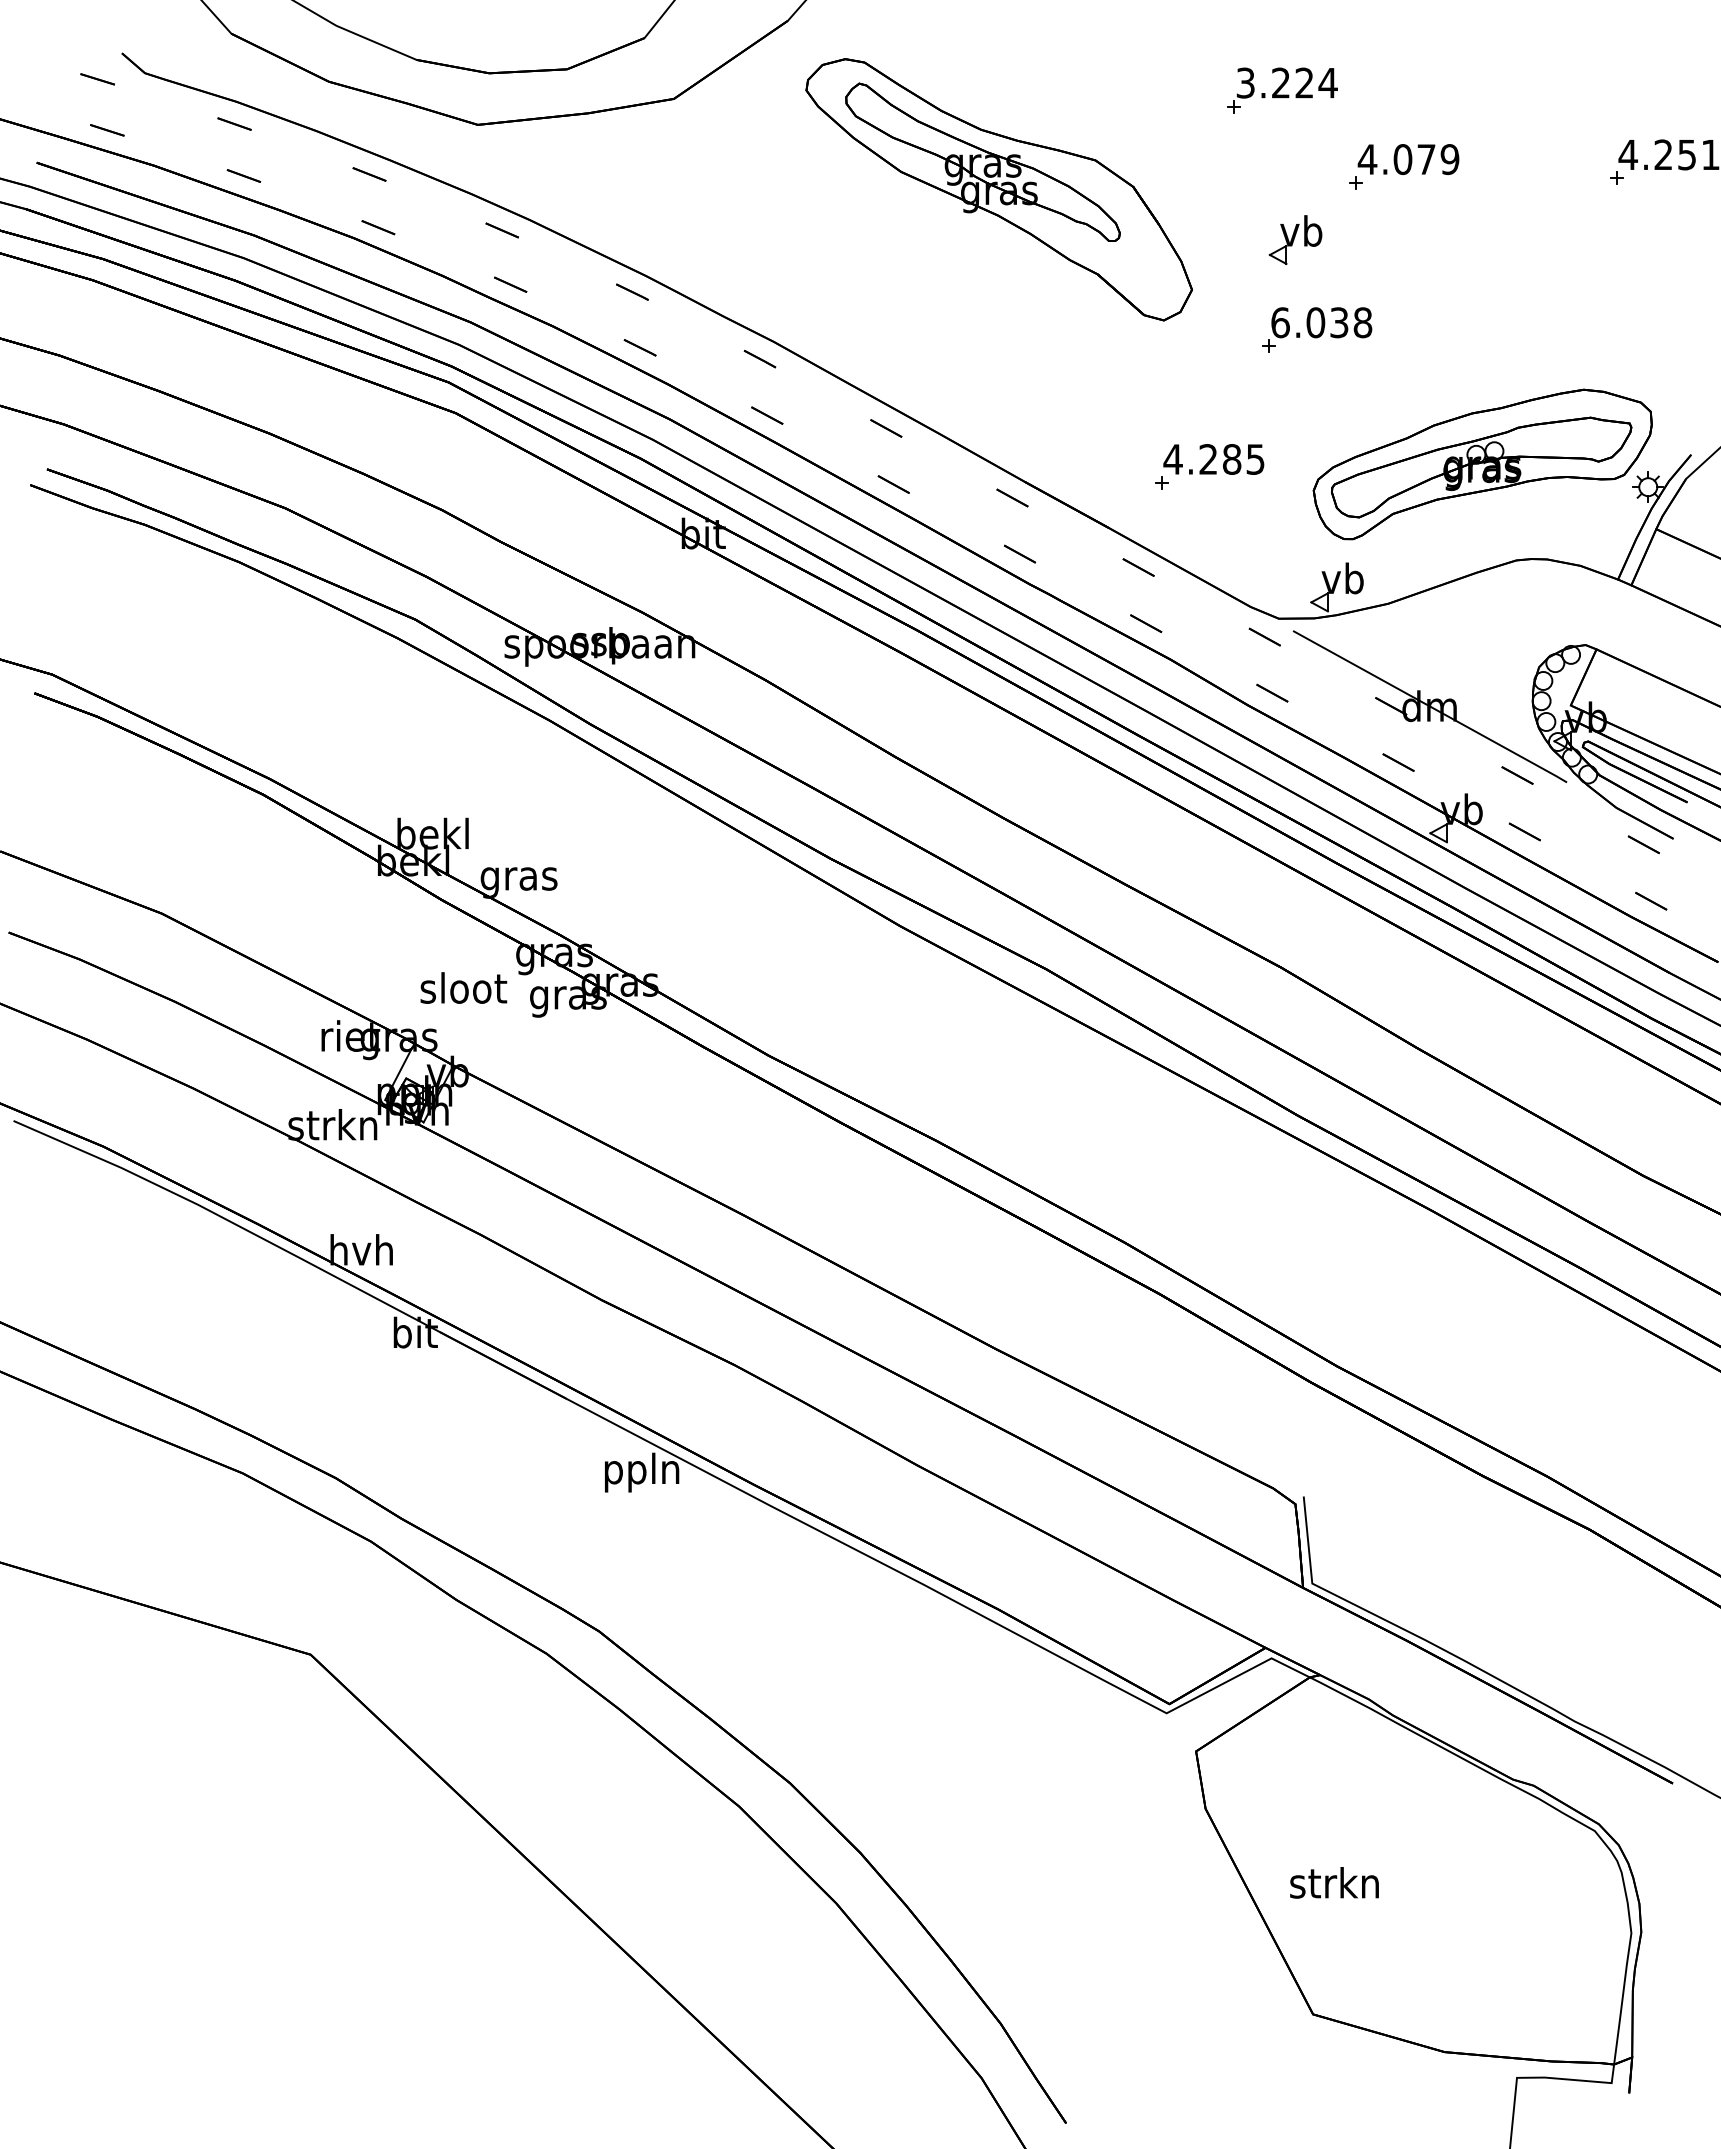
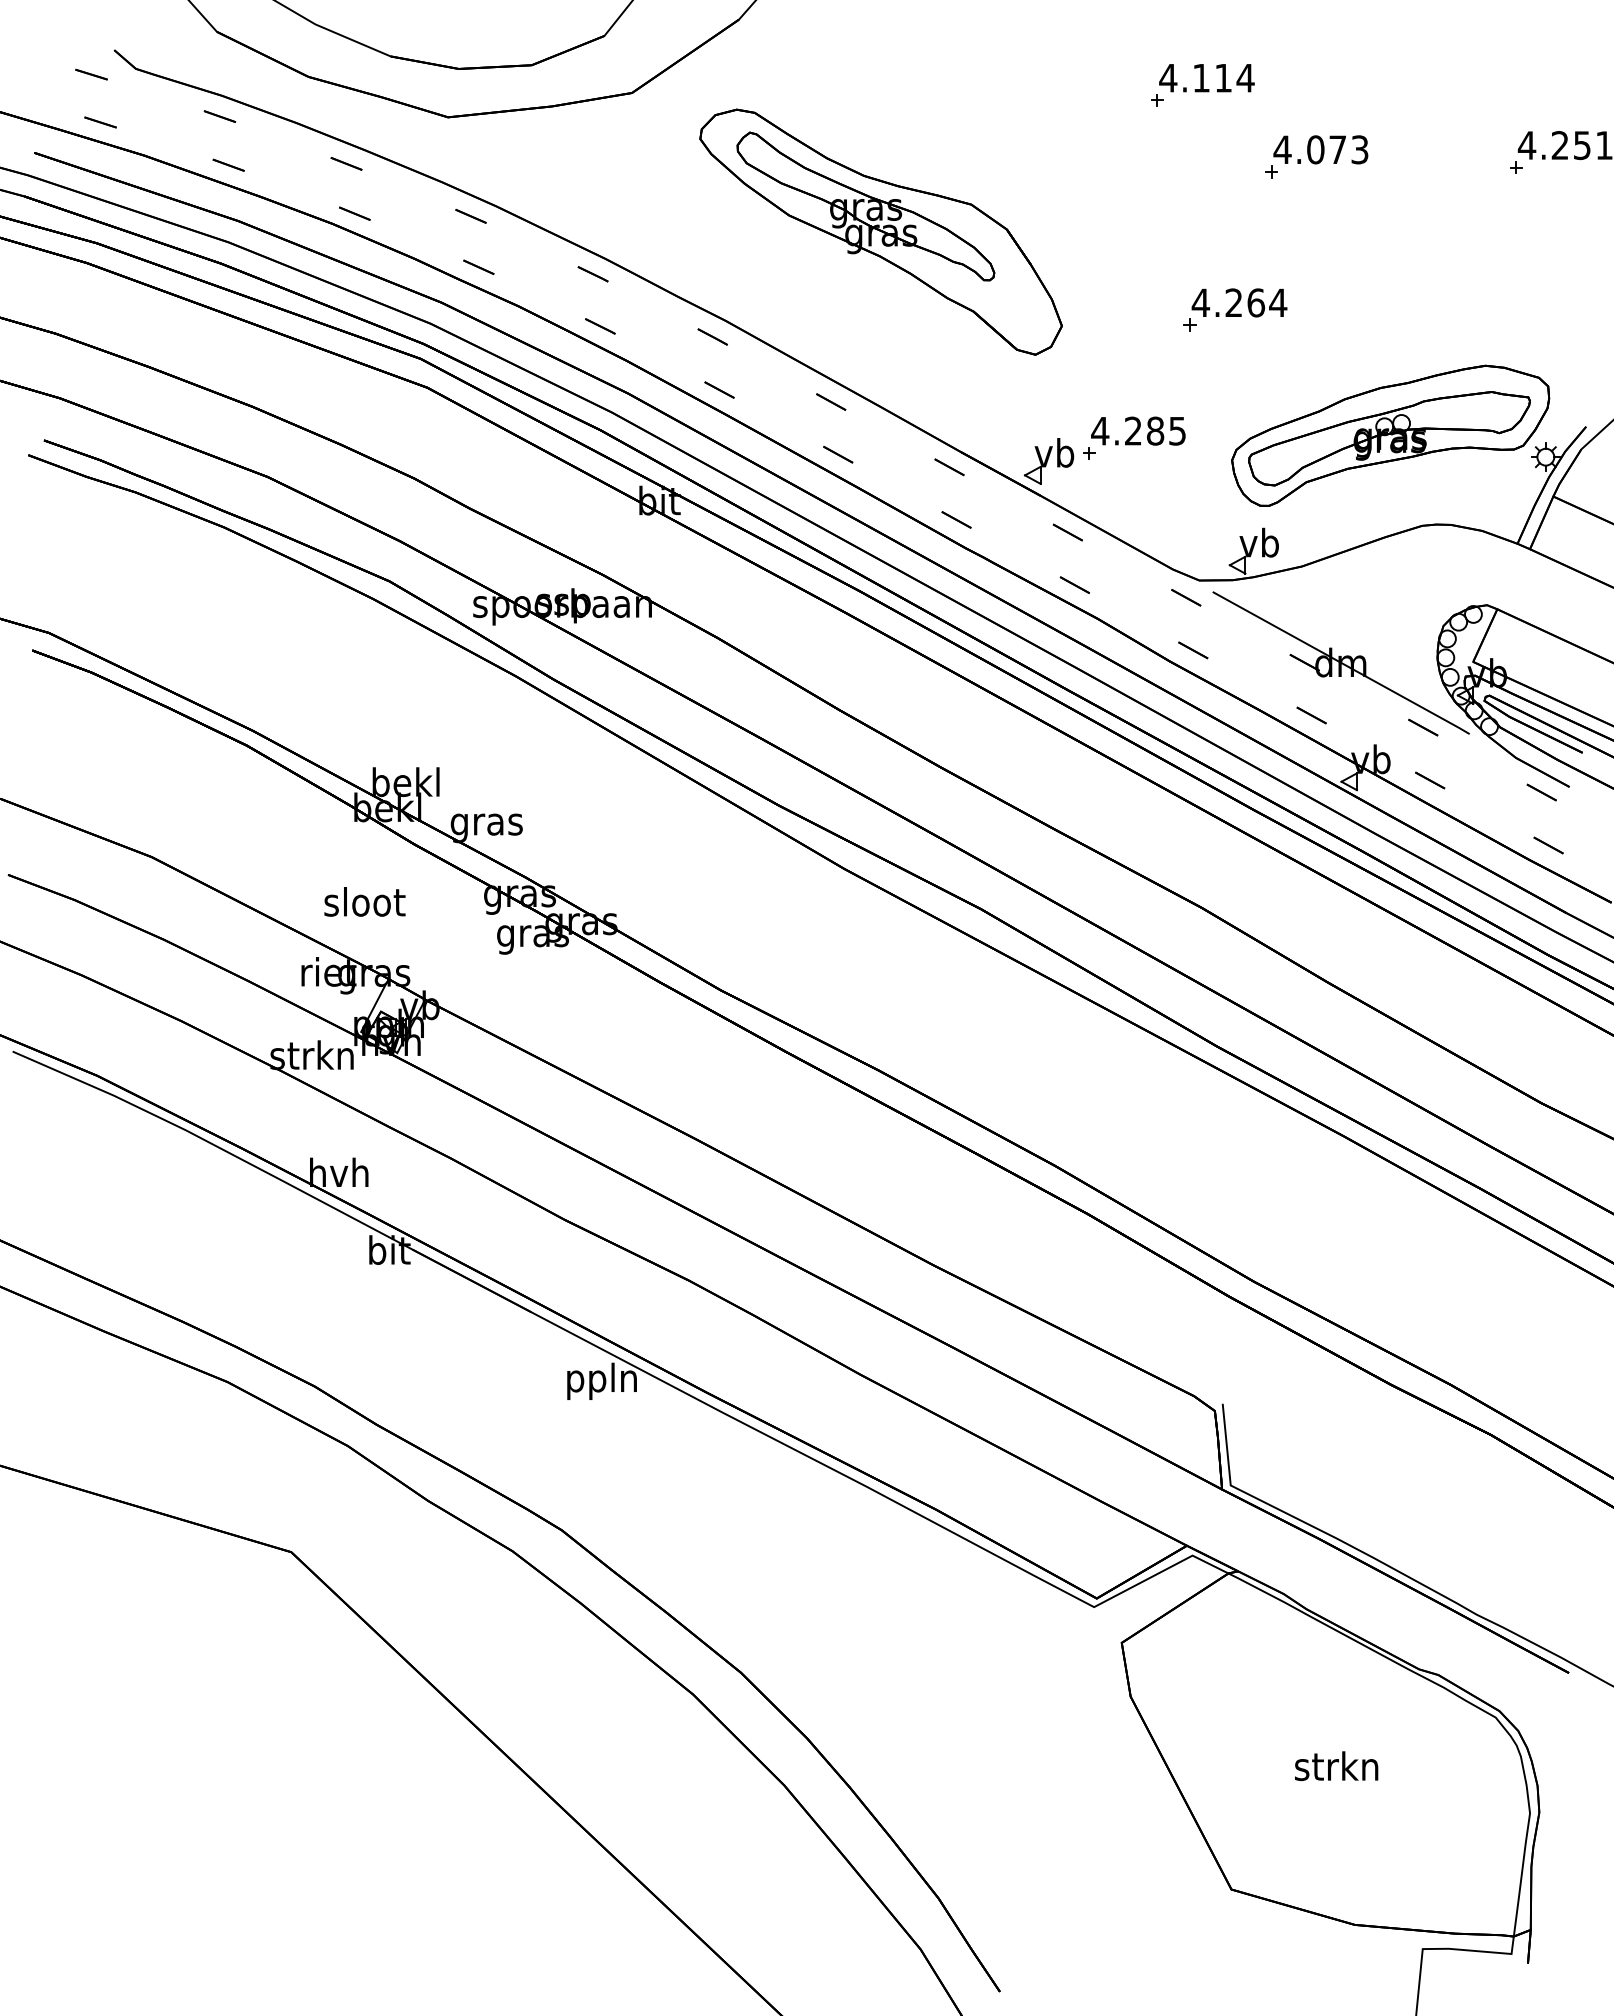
text: (1274, 82) -> (1195, 77), 3.224 -> 4.114
text: (1449, 159) -> (1359, 149), 4.079 -> 4.073
part: (998, 189) -> (880, 231), moved
part: (1294, 240) -> (1048, 461), moved
text: (1321, 322) -> (1239, 302), 6.038 -> 4.264
text: (463, 987) -> (364, 901), moved
text: (1334, 1883) -> (1336, 1766), moved

